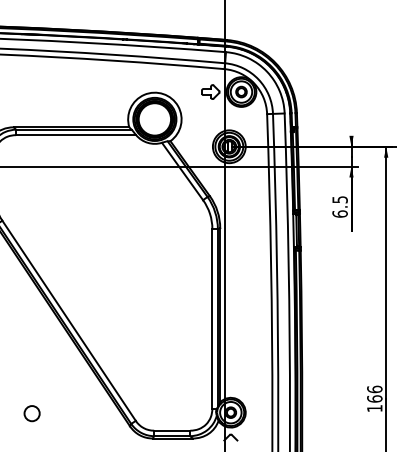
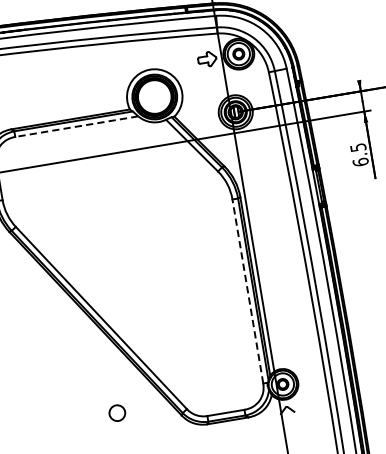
line: (75, 135) -> (76, 127), solid -> dashed
line: (212, 318) -> (247, 291), solid -> dashed
circle: (31, 413) -> (116, 413), moved

